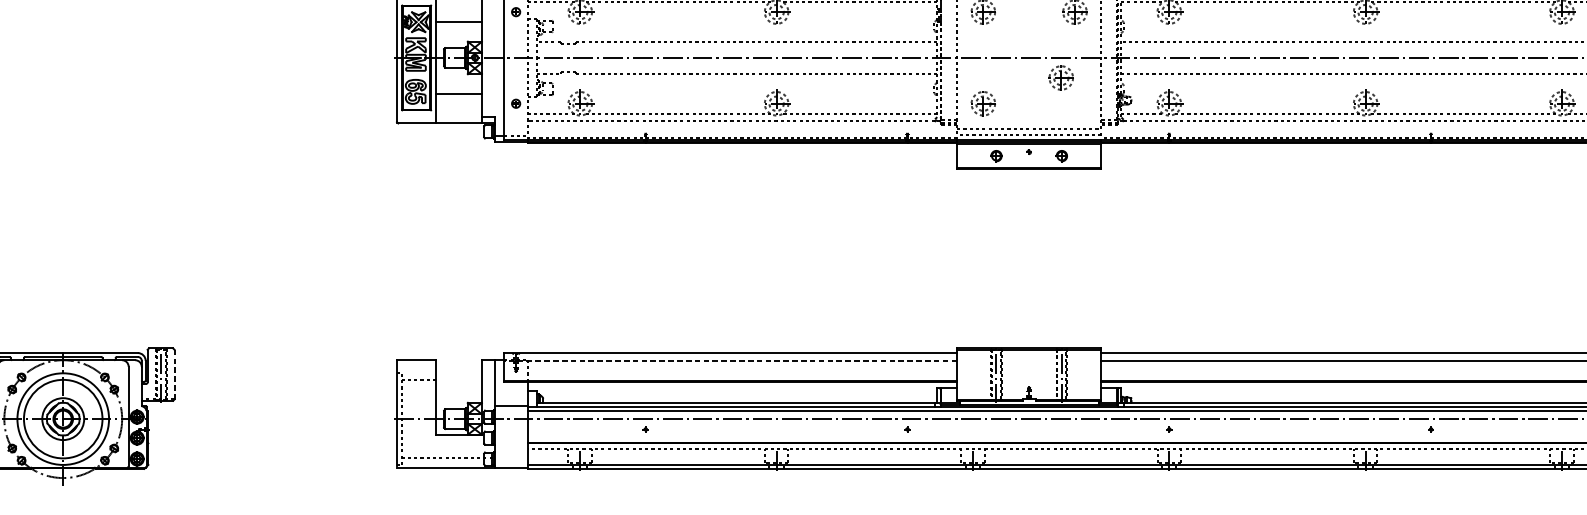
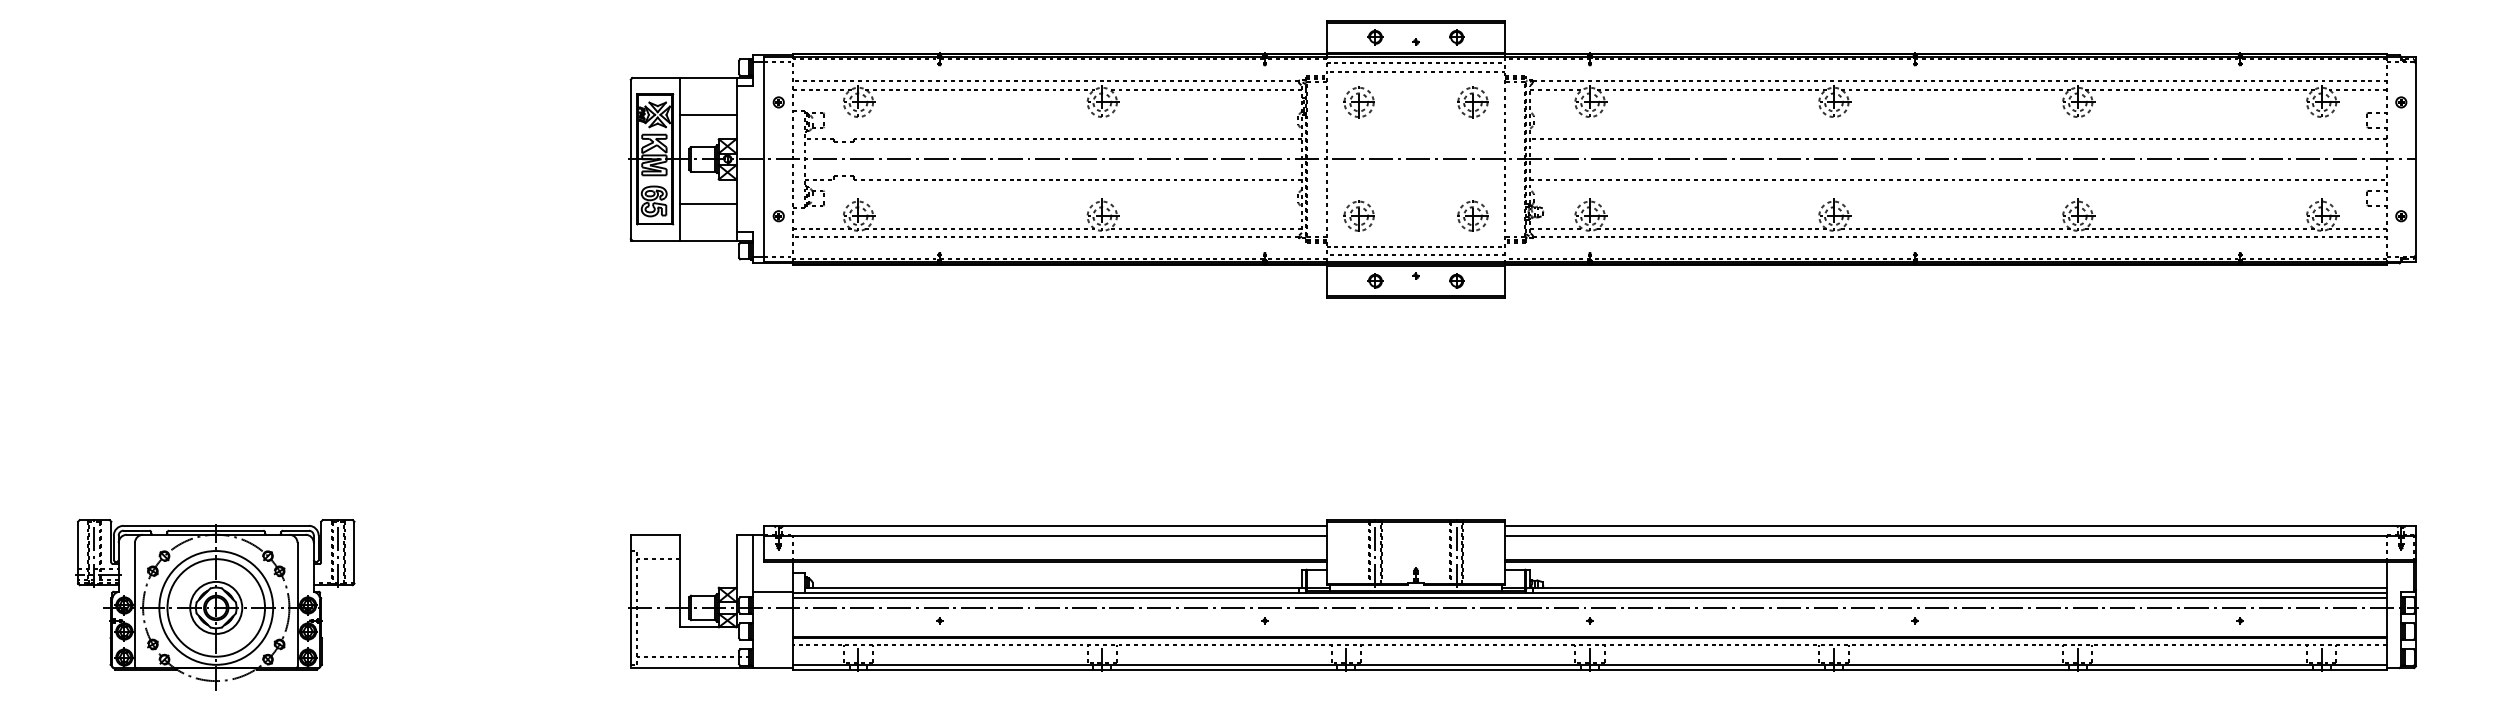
part: (1060, 77) -> (1472, 215), moved
line: (730, 360) -> (1044, 535), dashed -> solid
line: (174, 374) -> (354, 552), dashed -> solid

